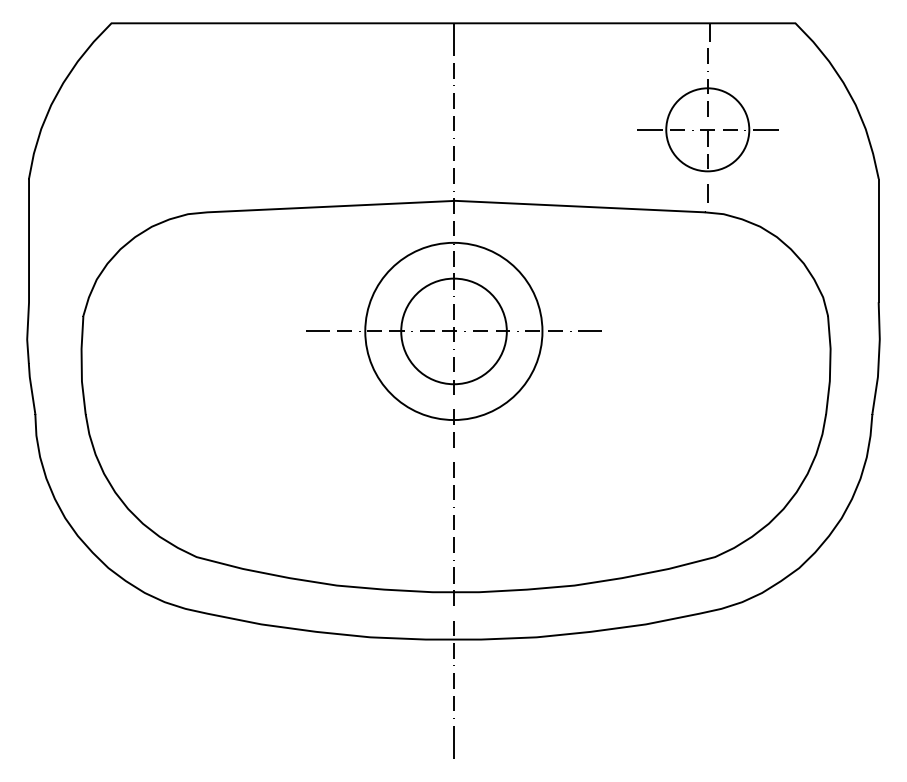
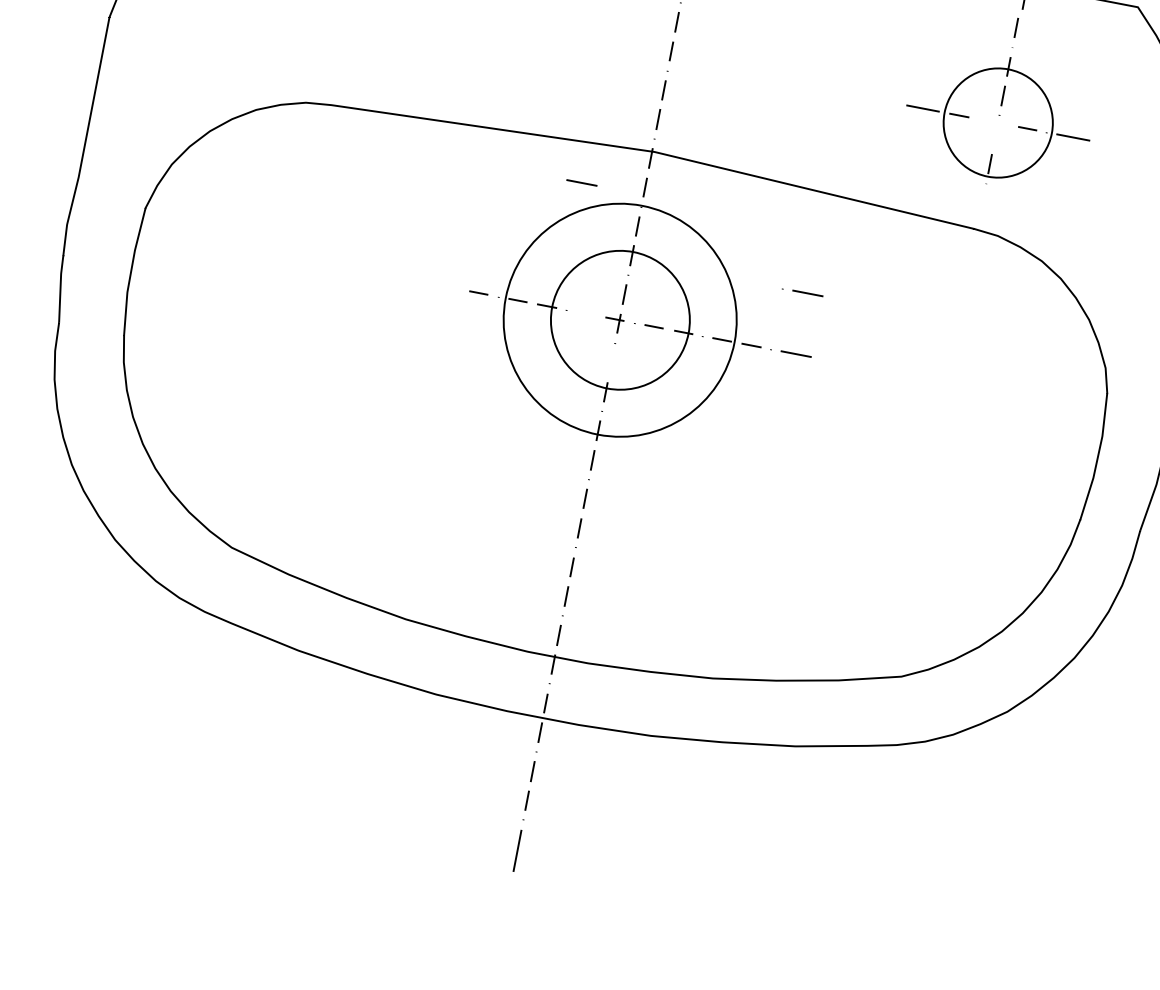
part: (703, 137) -> (990, 131), removed
line: (707, 193) -> (982, 205), removed
line: (585, 283) -> (802, 291), added
line: (317, 330) -> (582, 181), moved
line: (427, 330) -> (586, 312), removed
line: (453, 364) -> (611, 362), removed

